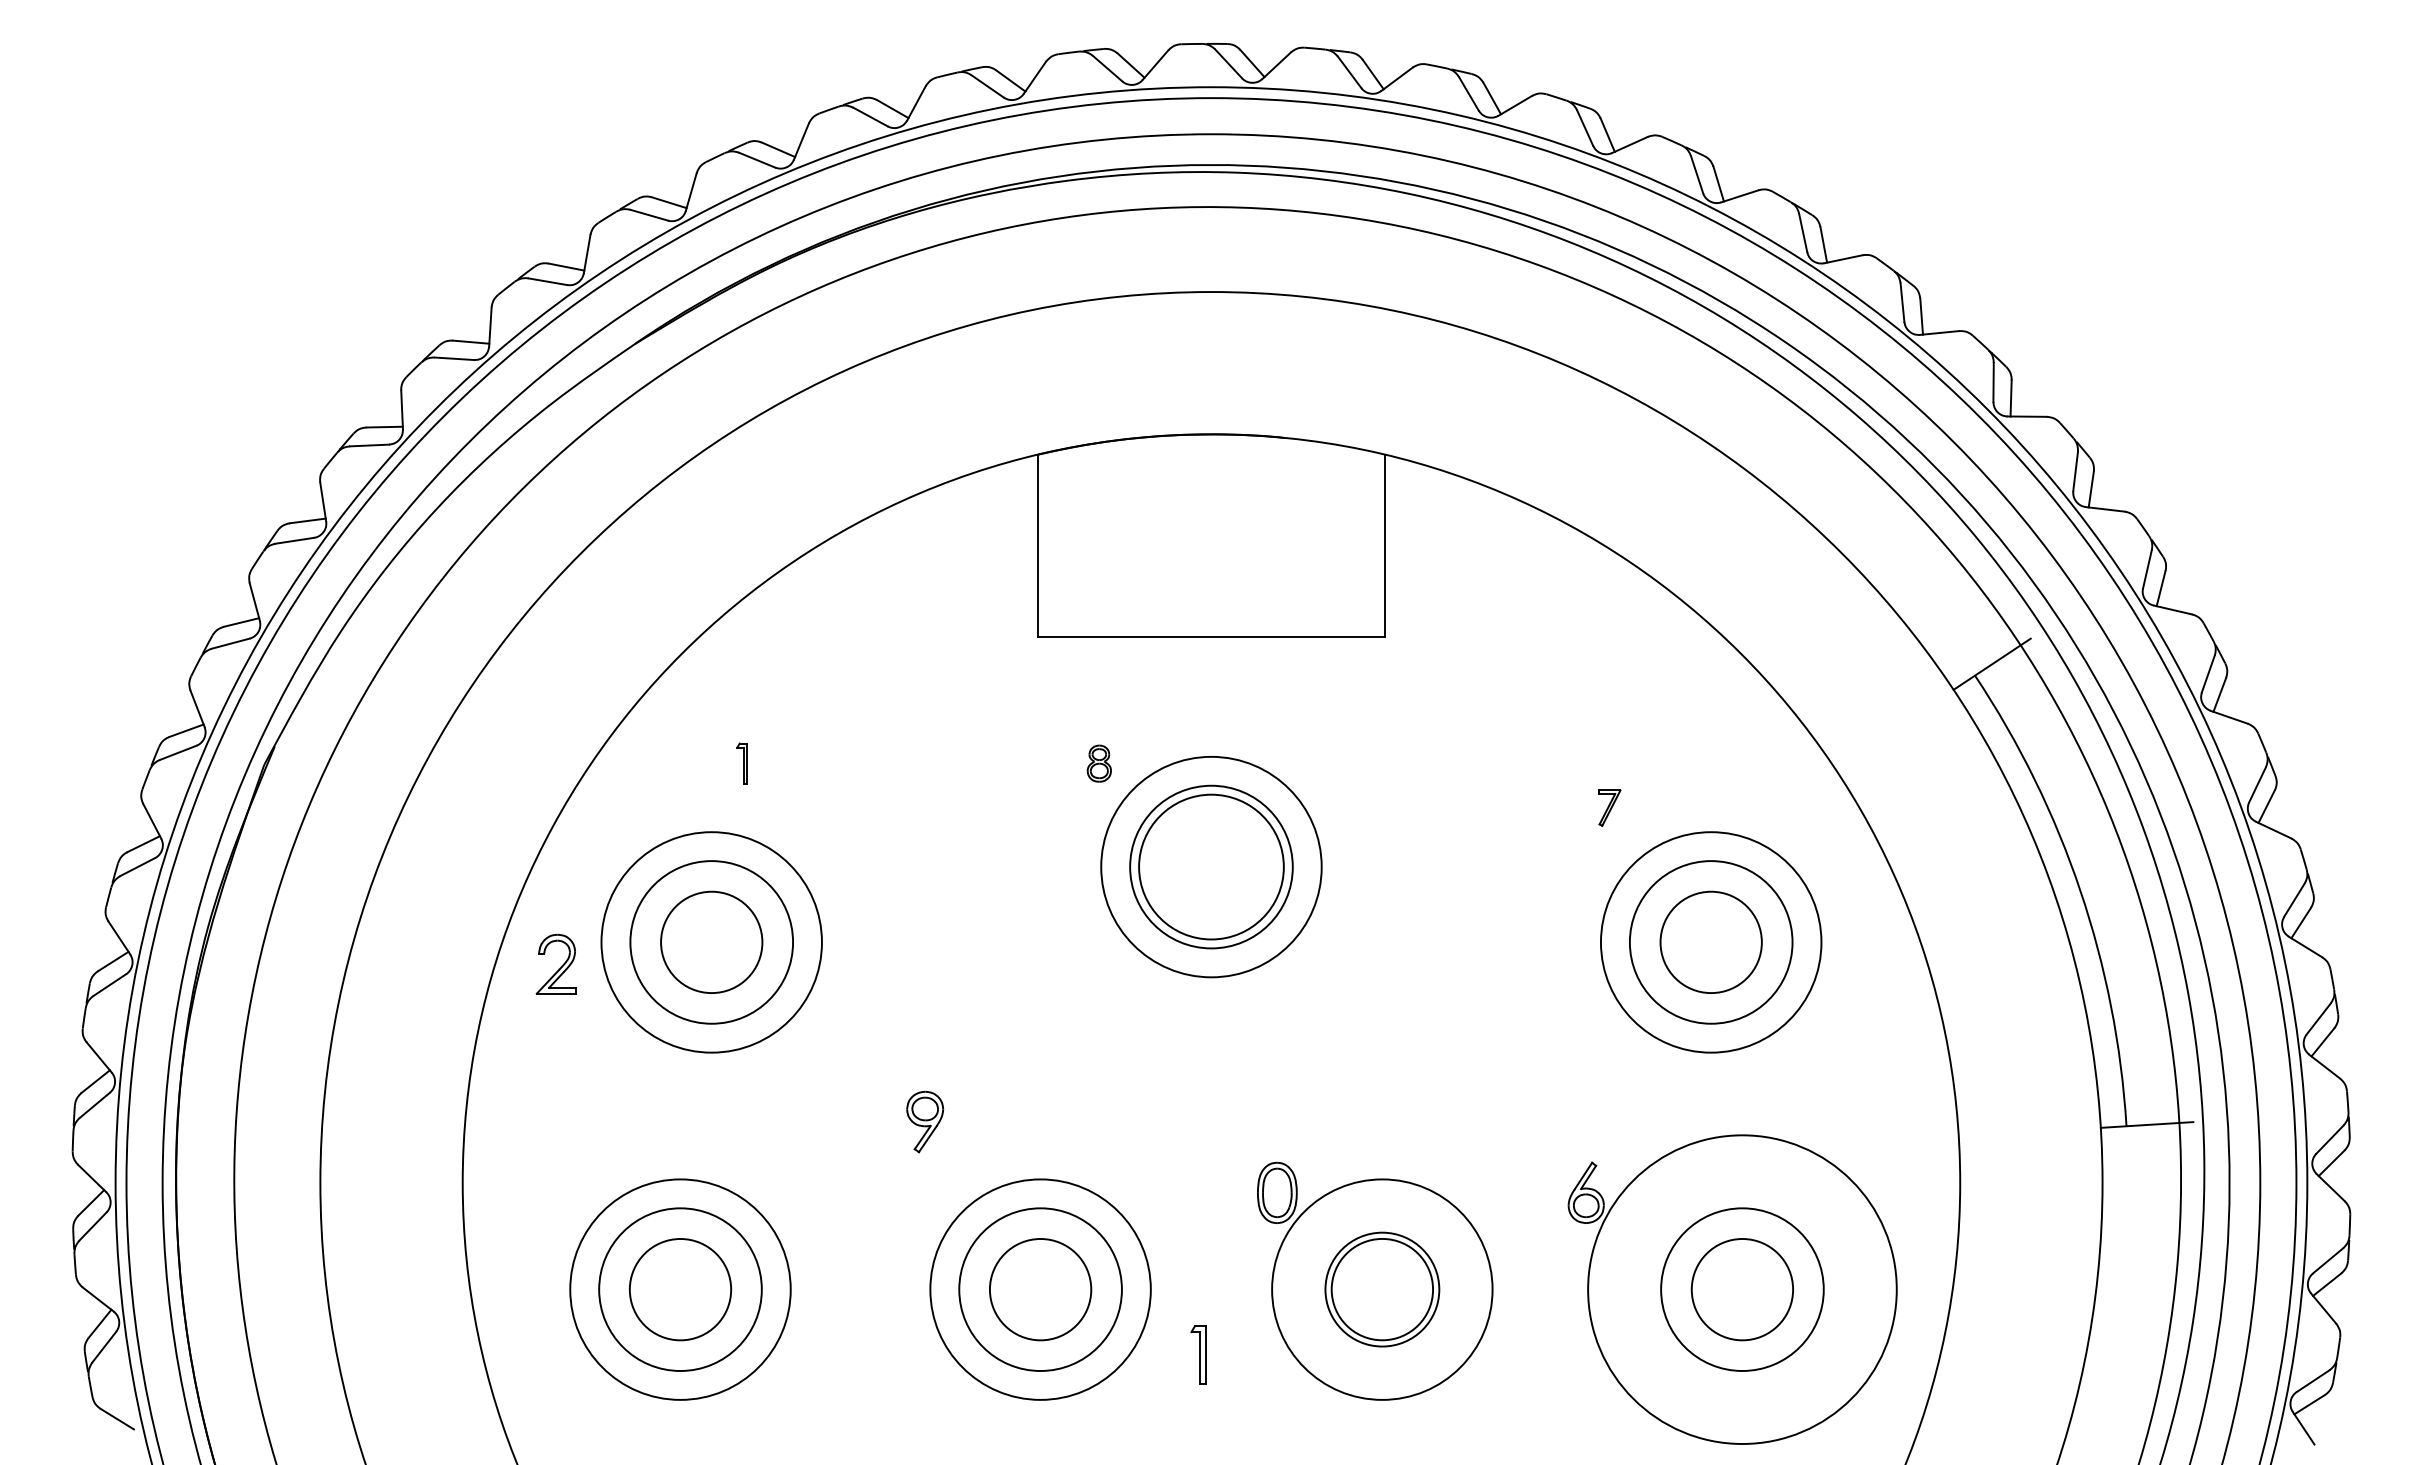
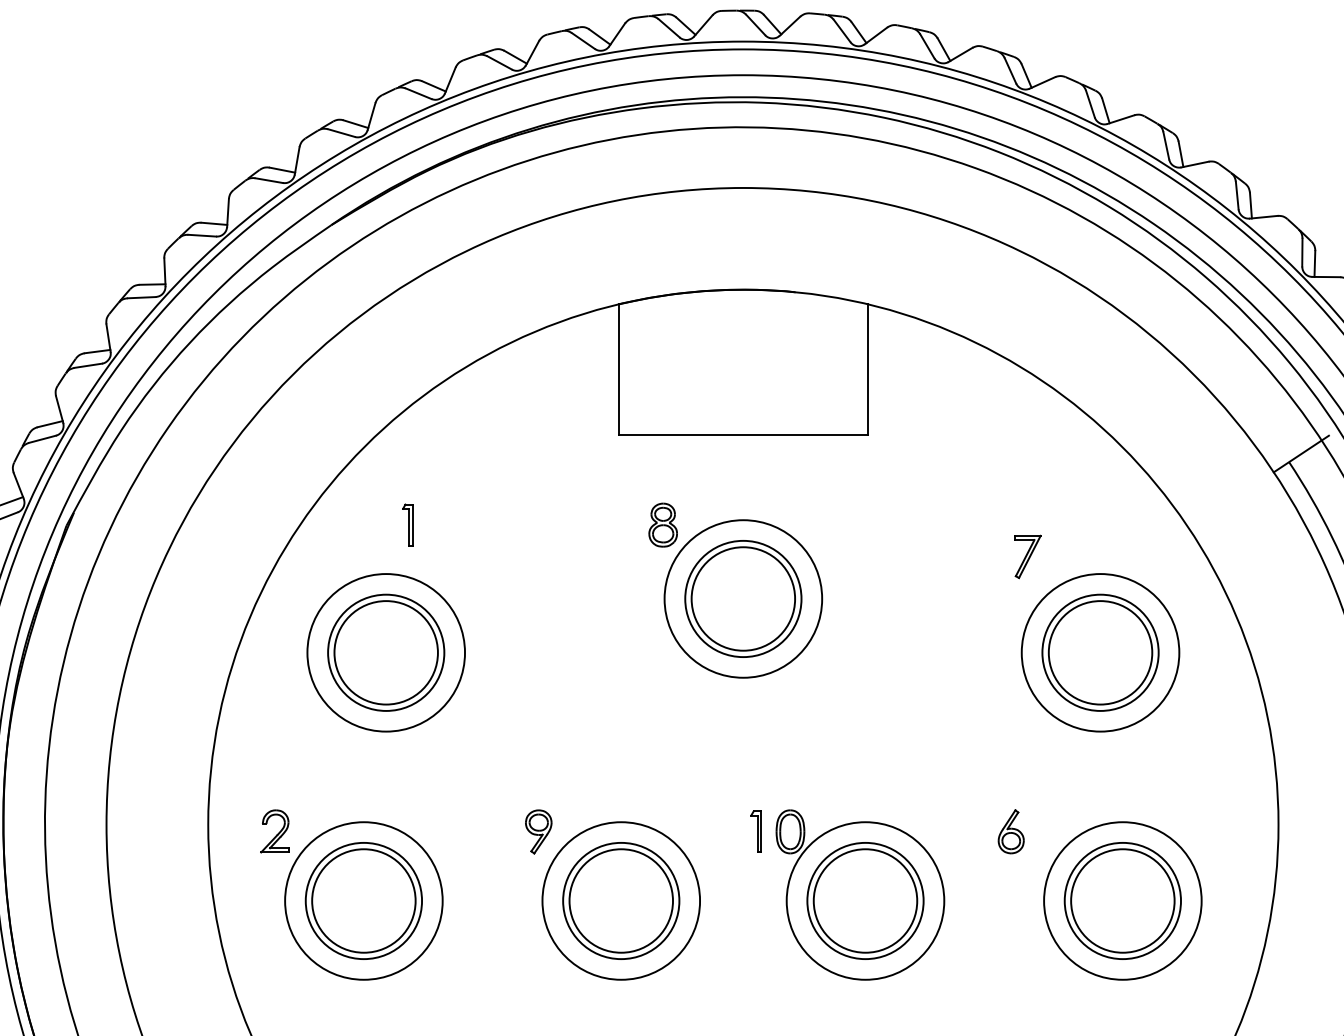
part: (741, 763) -> (407, 524), size x1.43
part: (1099, 763) -> (663, 524), size x1.67
part: (1609, 807) -> (1027, 556), size x1.67
circle: (711, 942) -> (386, 652), size x1.43
circle: (1710, 942) -> (1100, 652), size x1.43
part: (561, 965) -> (278, 832), moved
part: (925, 1121) -> (539, 831), moved
circle: (680, 1289) -> (363, 900), size x1.43
circle: (1040, 1289) -> (621, 900), size x1.43
part: (1382, 1289) -> (865, 900), size x1.43
circle: (1742, 1289) -> (1122, 900), size x0.71
circle: (1742, 1289) -> (1122, 900), size x1.43
part: (1198, 1354) -> (756, 831), moved

